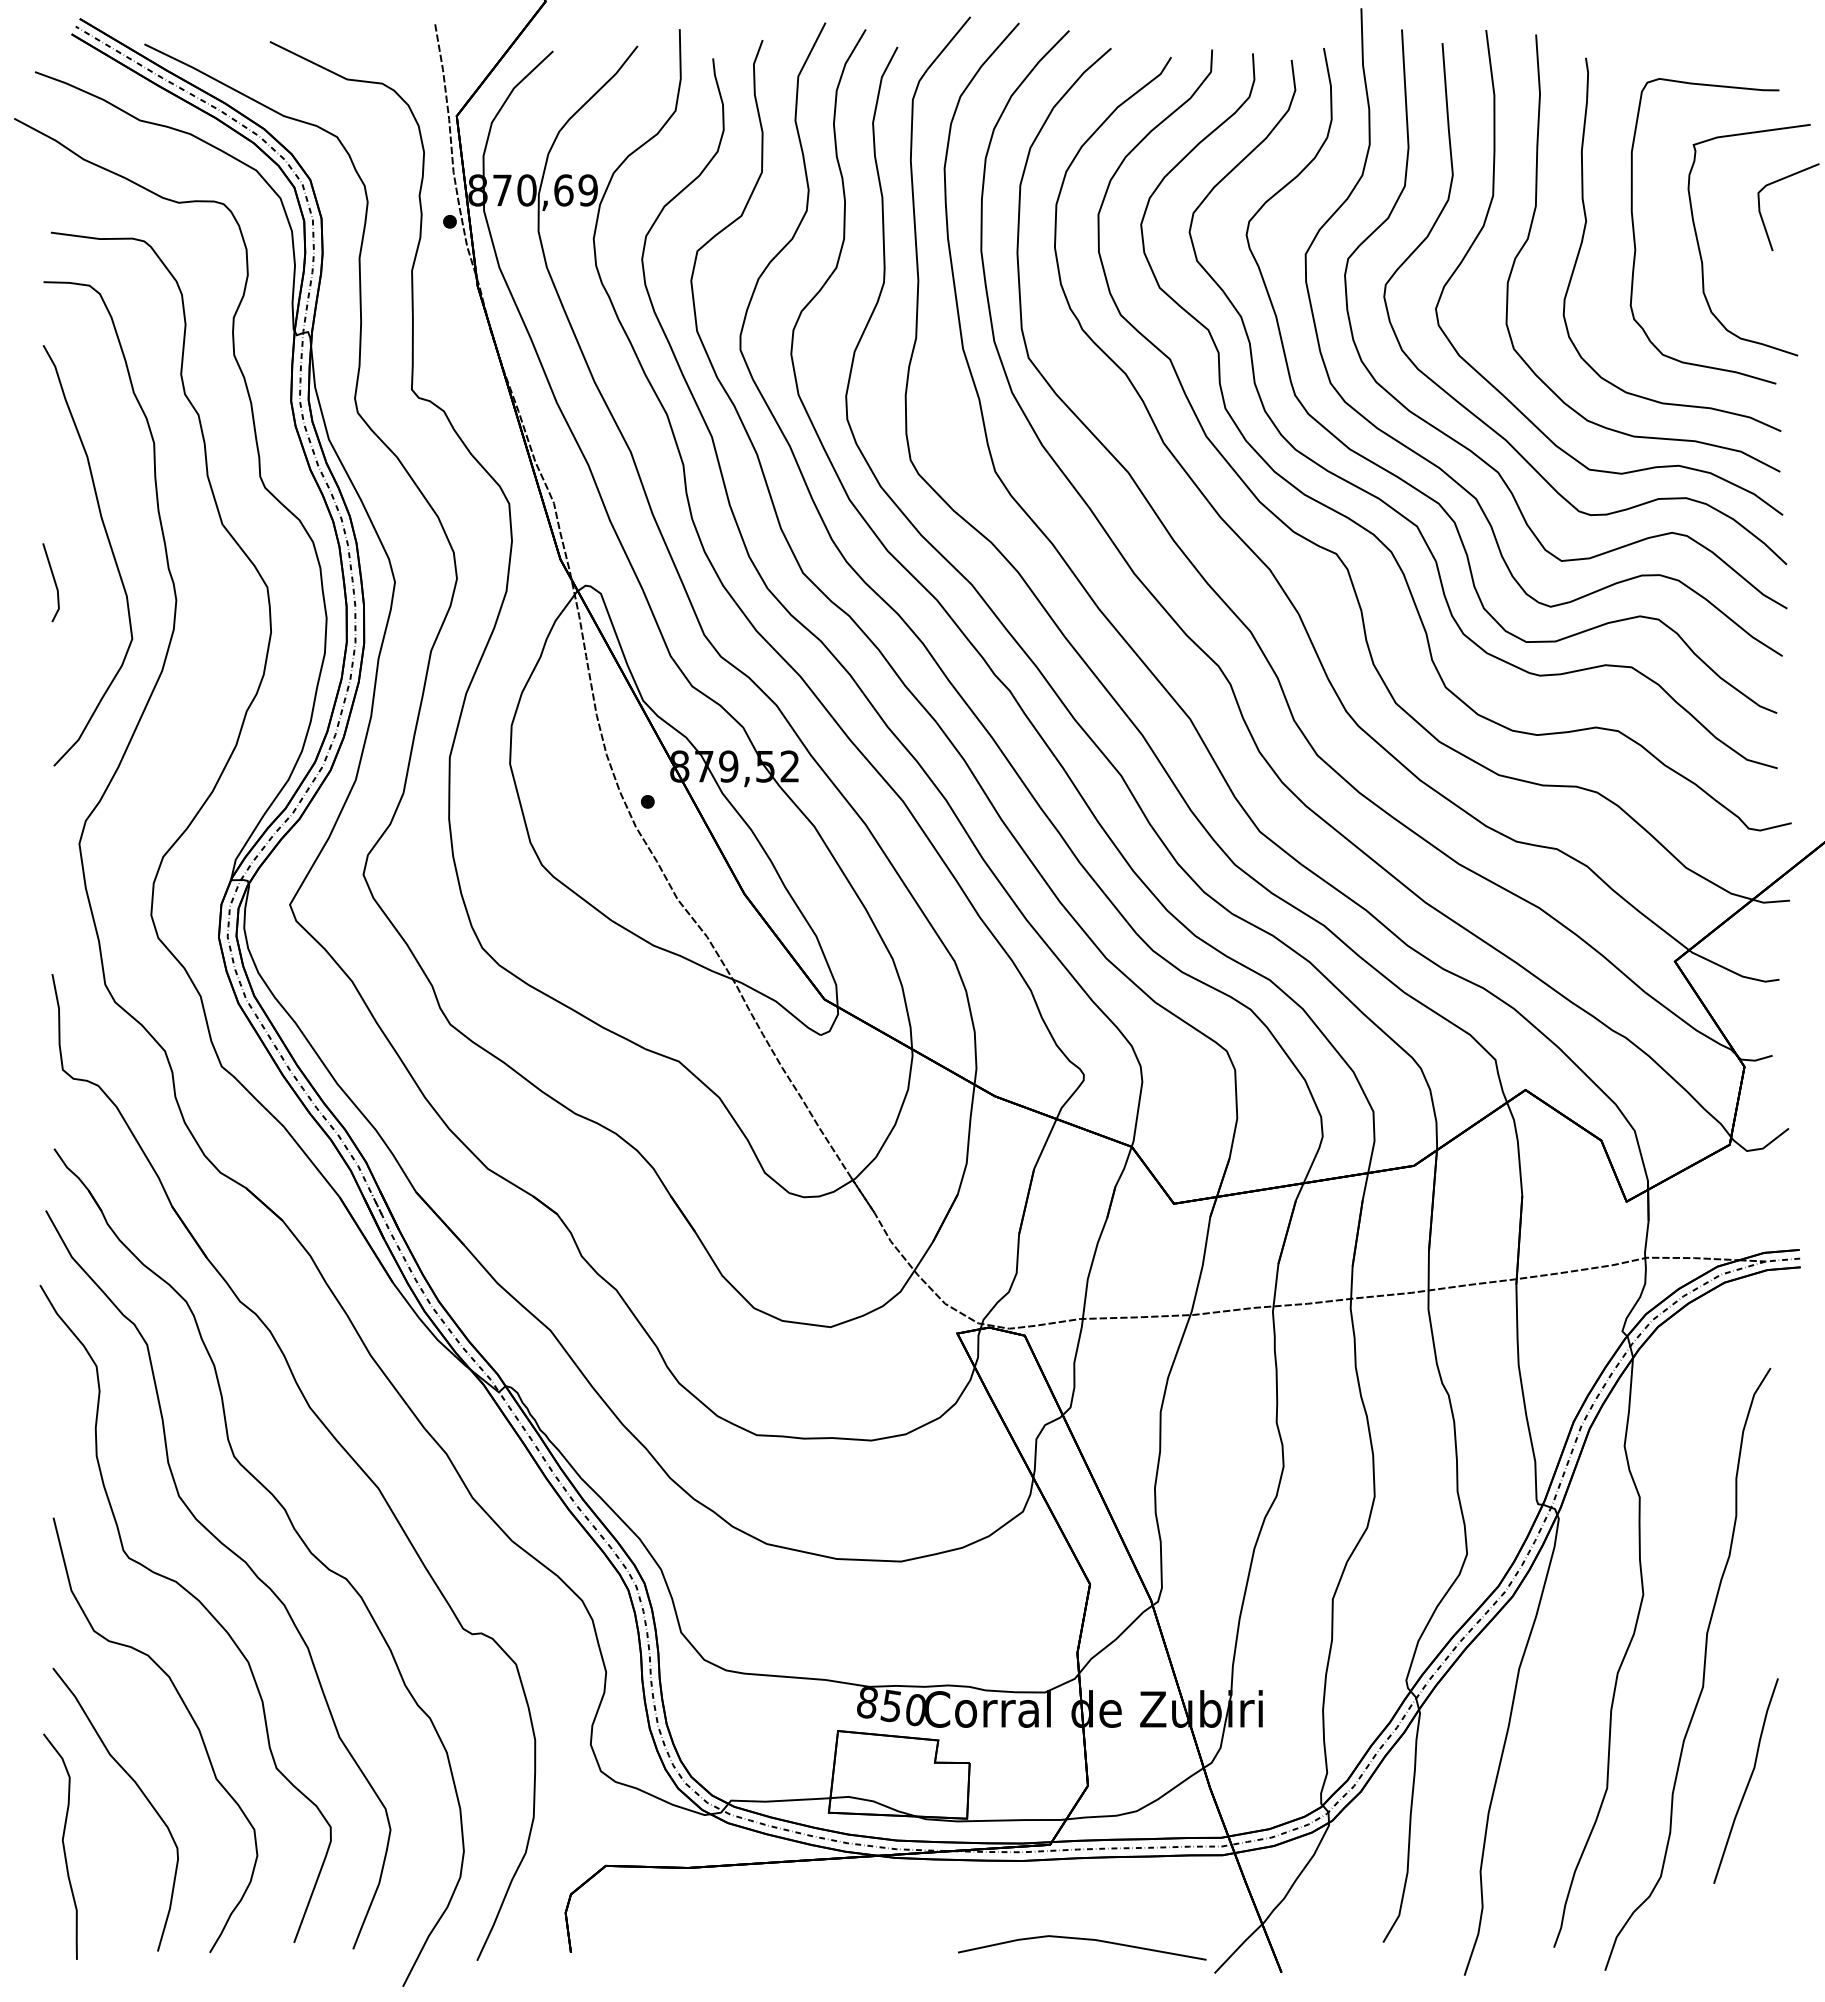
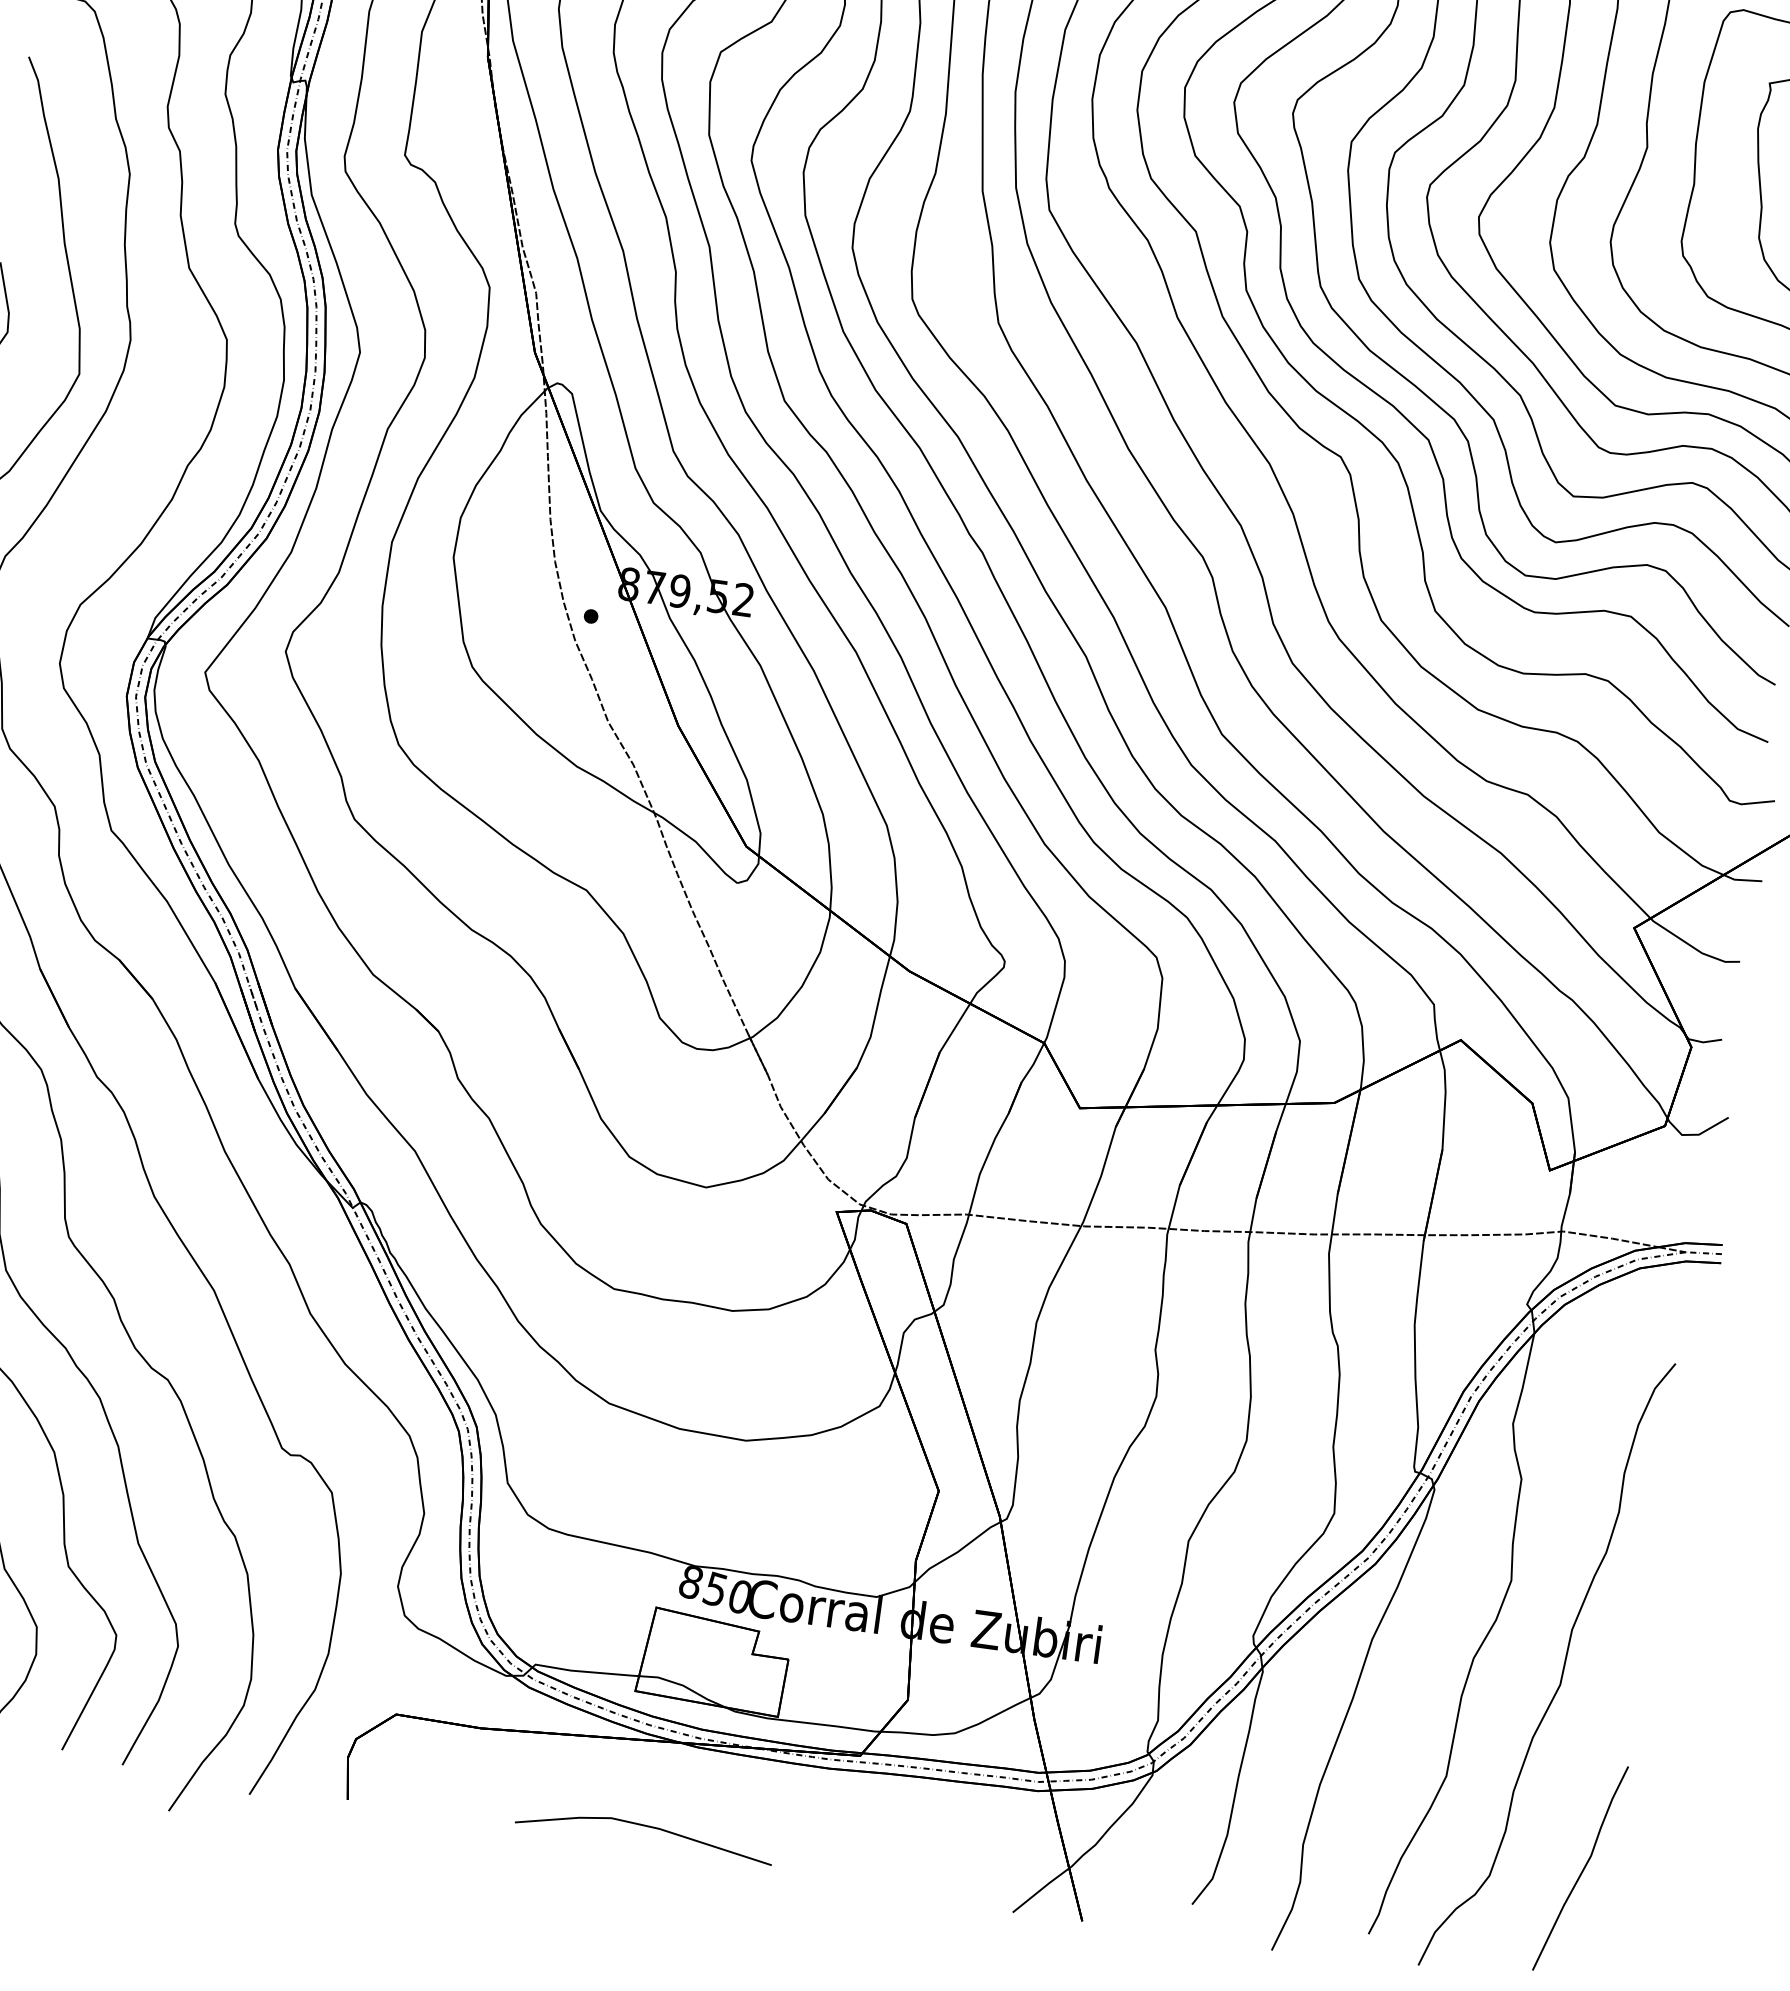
curve: (1747, 1782) -> (1581, 1870), moved
line: (1085, 1940) -> (648, 1827), moved

